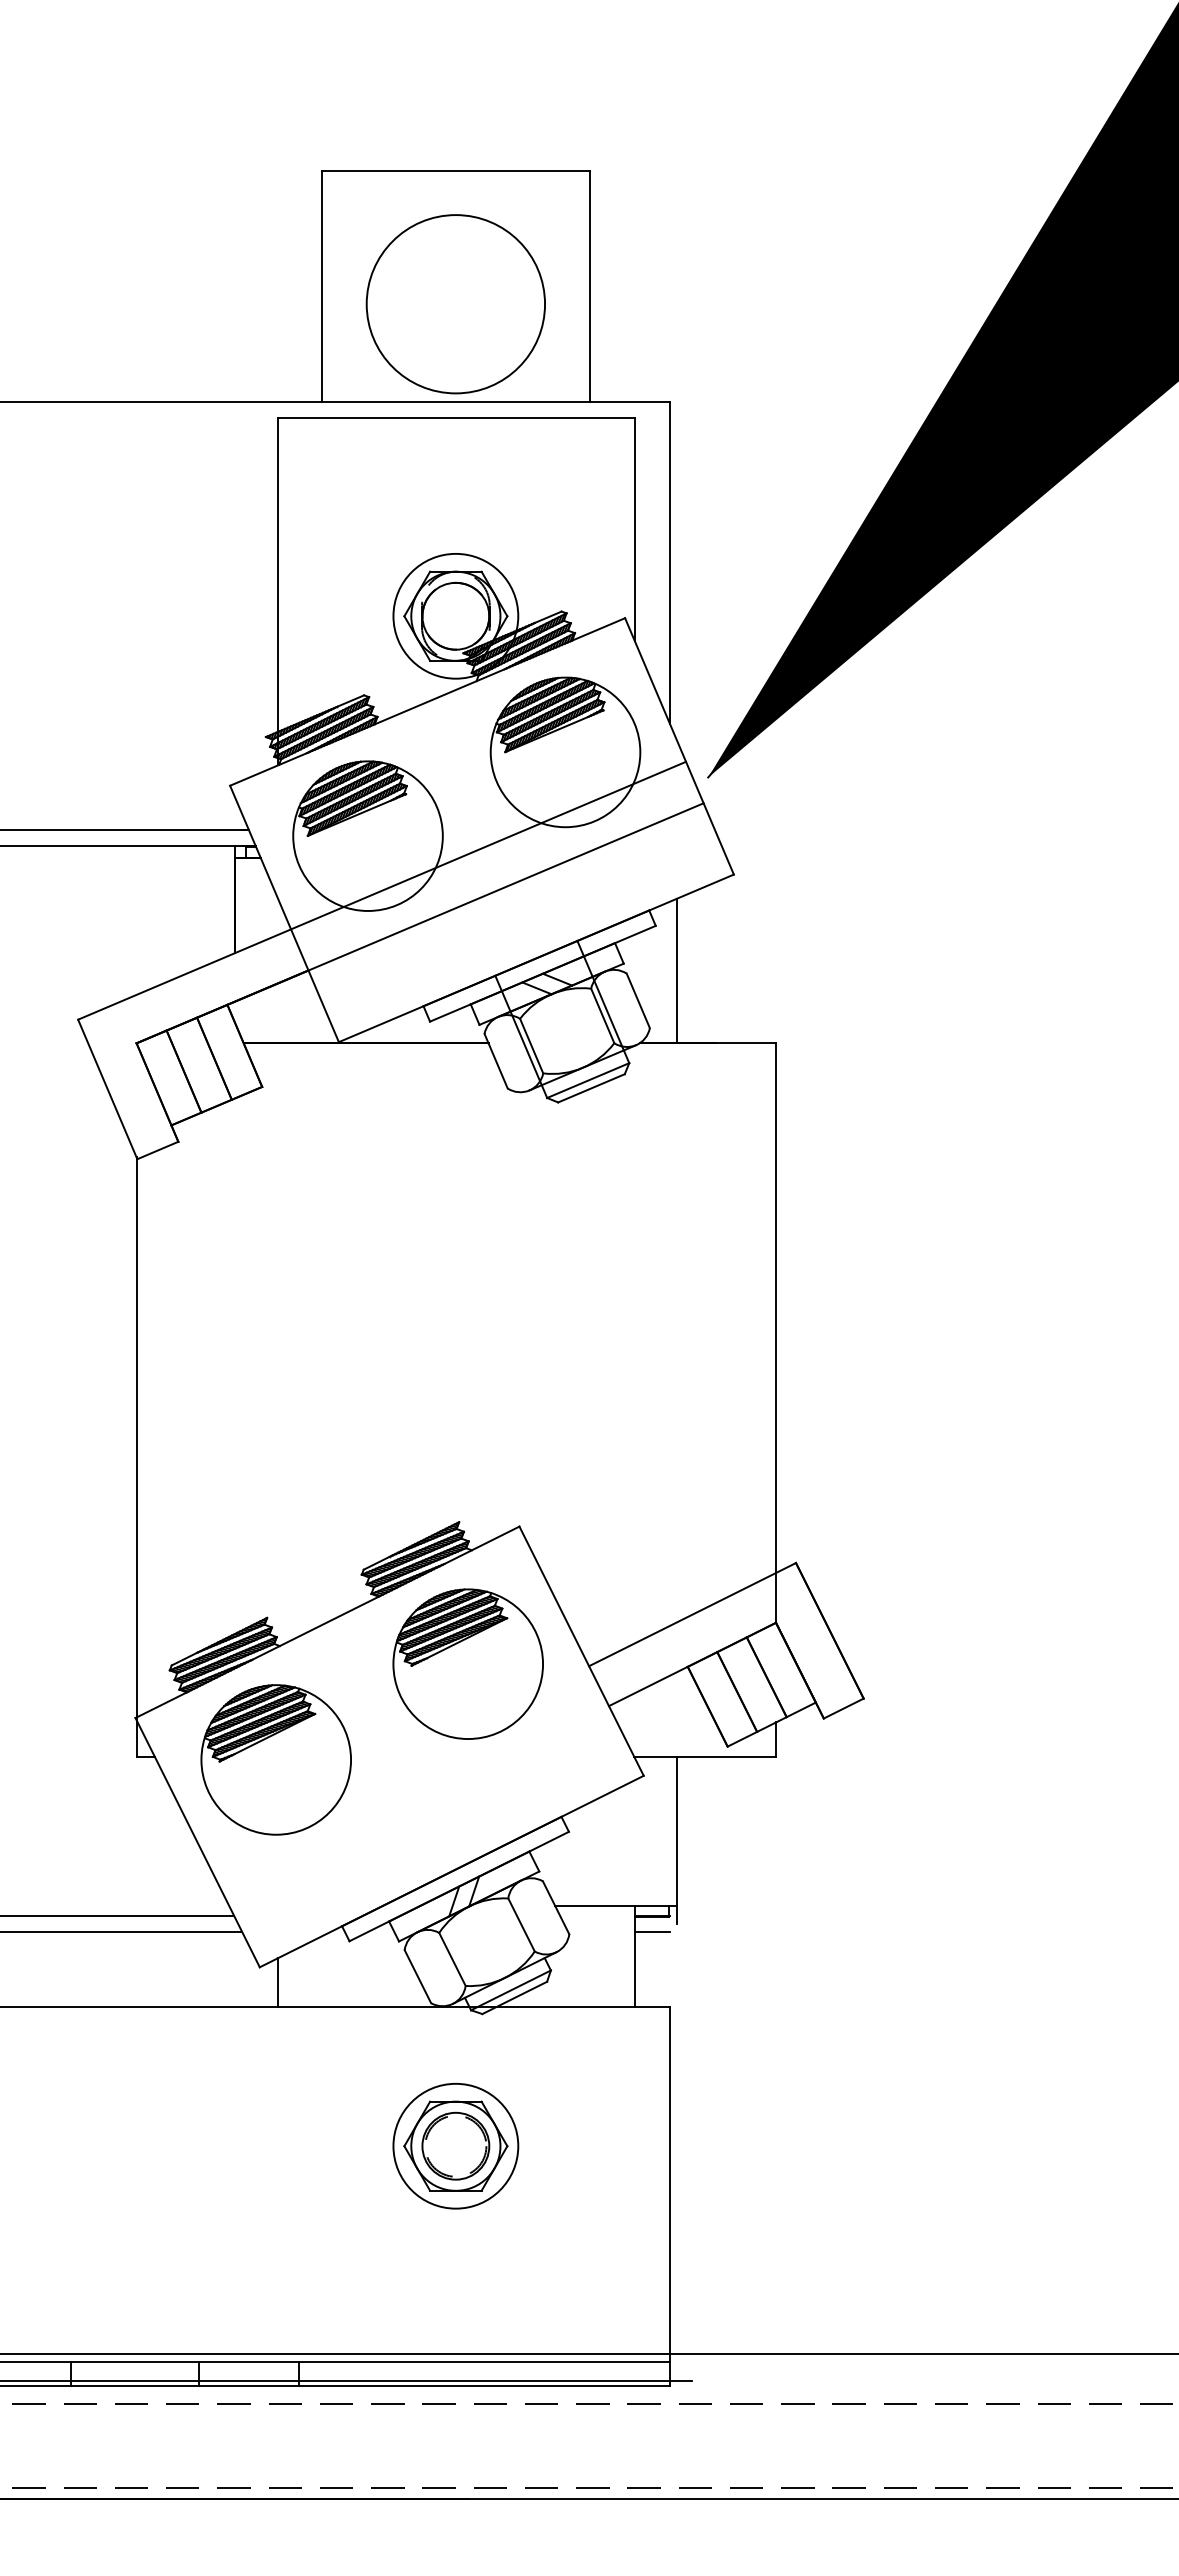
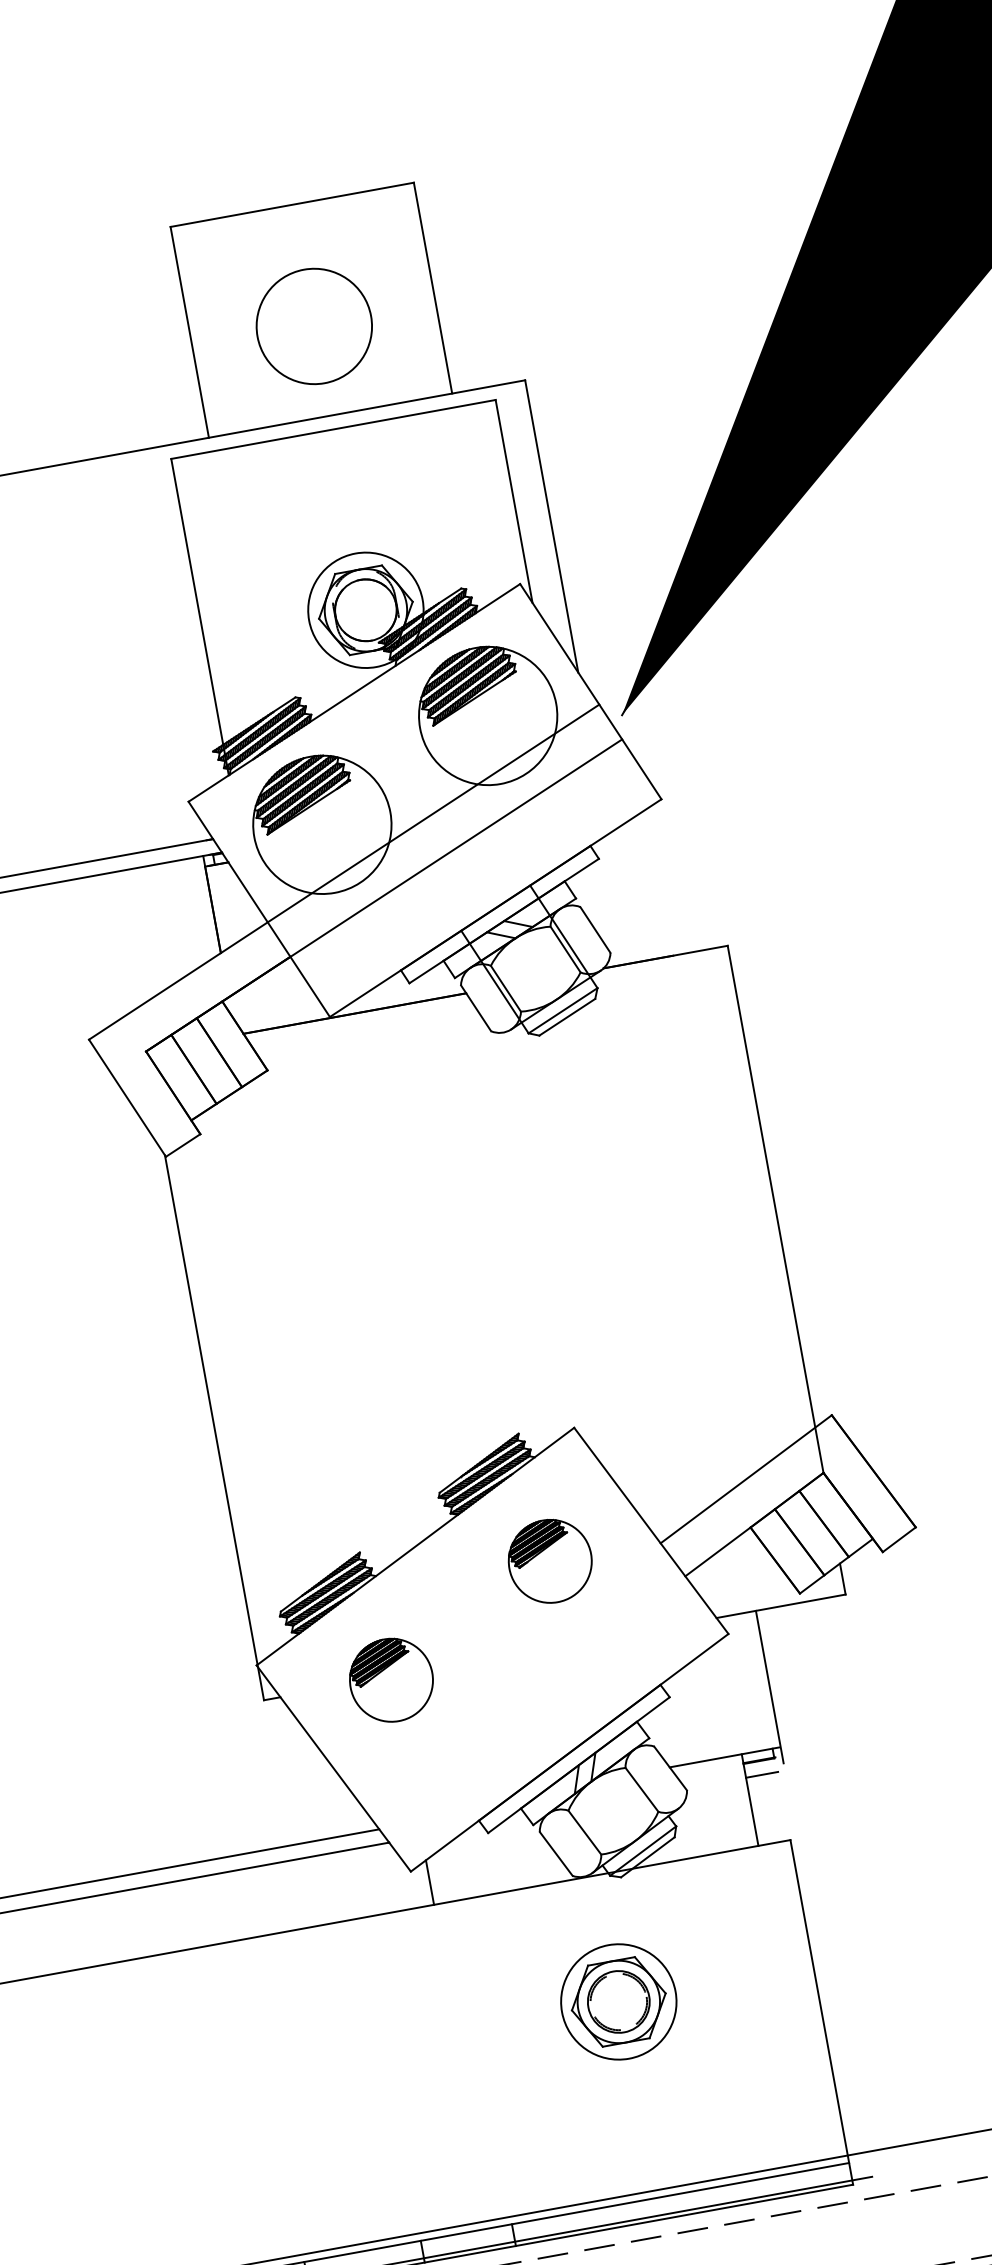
circle: (455, 304) -> (314, 326), size x0.7
line: (677, 970) -> (626, 895), removed
part: (467, 1663) -> (549, 1560), size x0.6
part: (275, 1759) -> (390, 1679), size x0.6

